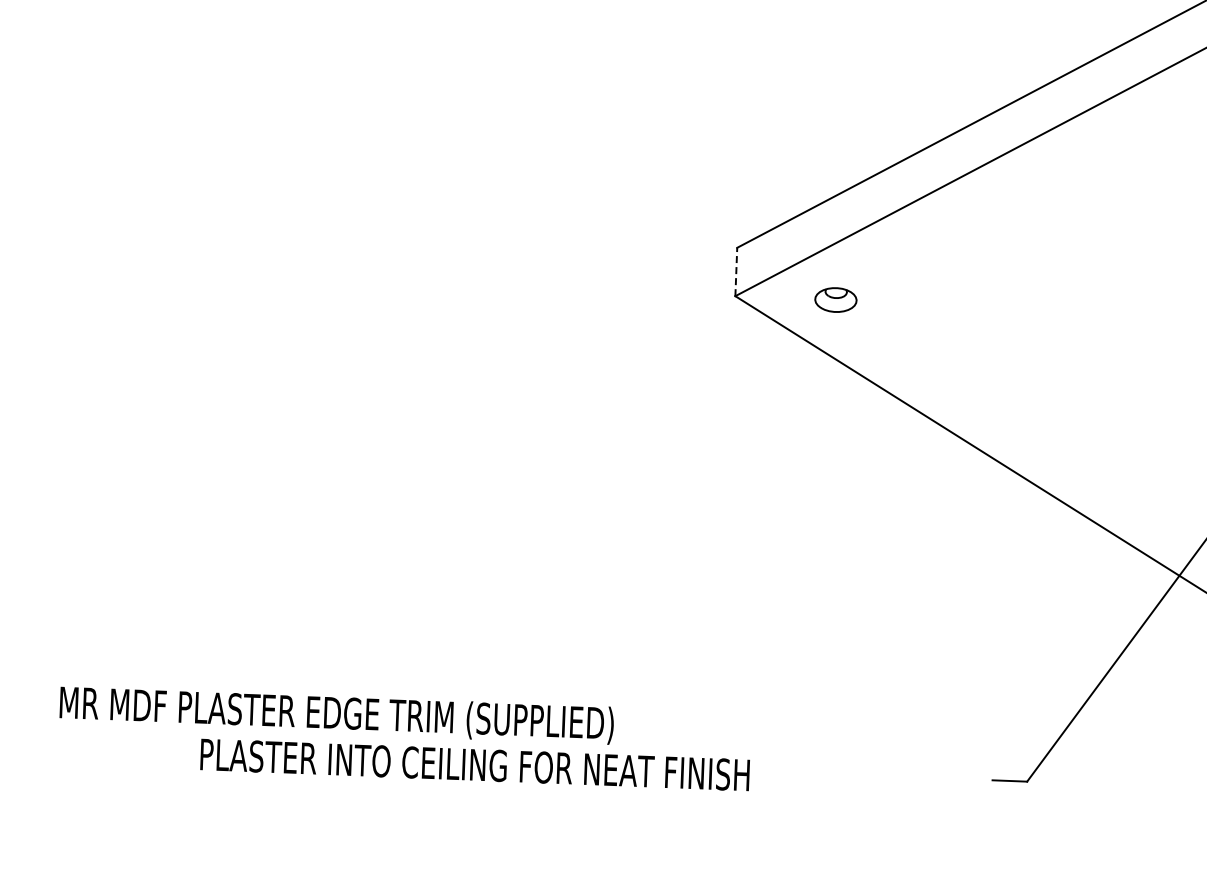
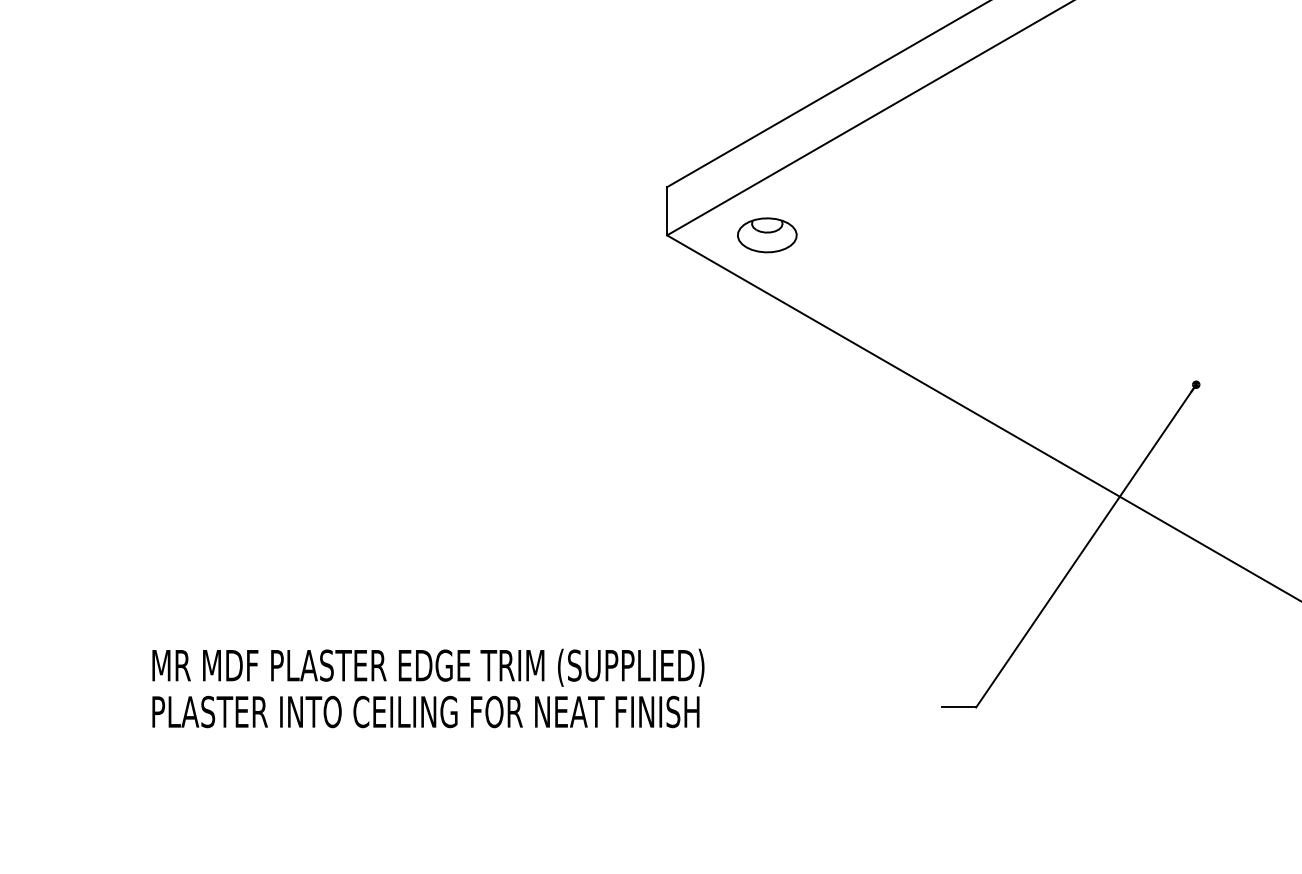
line: (736, 271) -> (667, 210), dashed -> solid
part: (836, 300) -> (767, 235), size x1.43
text: (336, 714) -> (428, 667), moved

